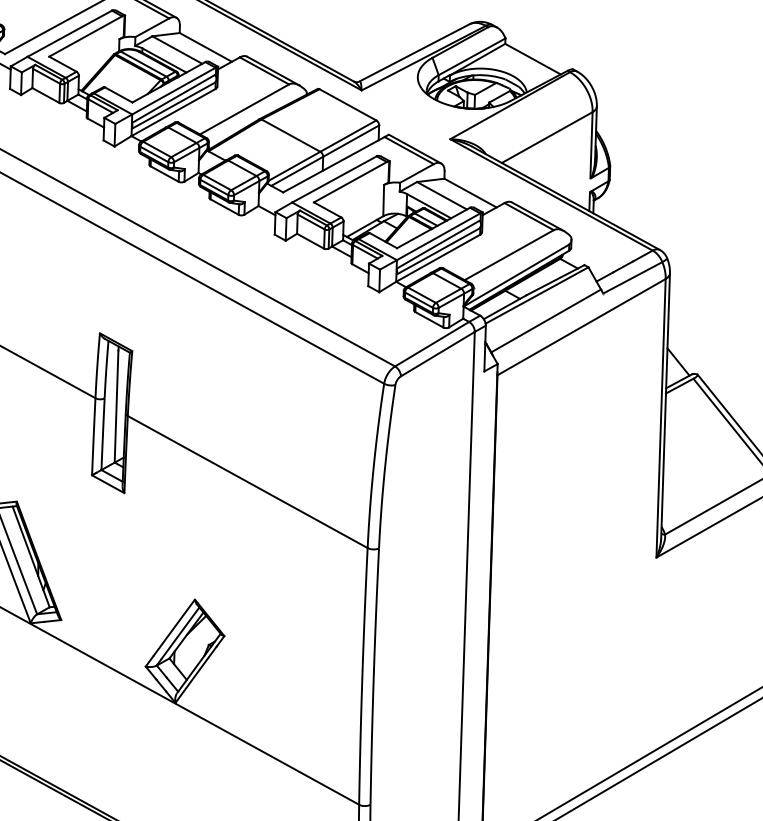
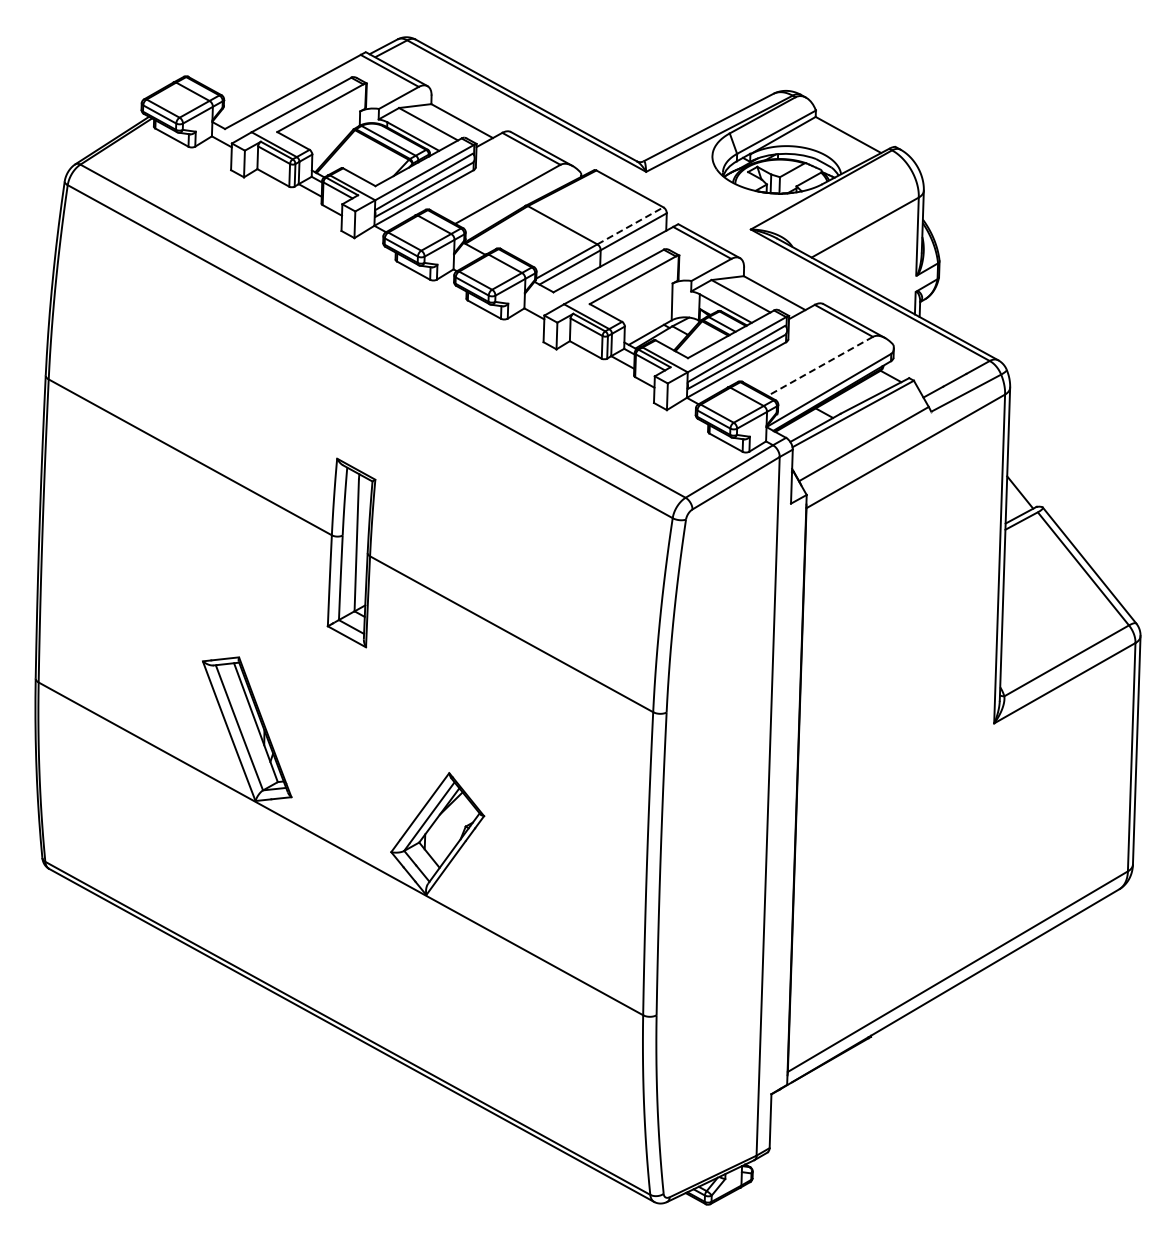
line: (348, 135) -> (630, 225), solid -> dashed
line: (508, 255) -> (819, 366), solid -> dashed

